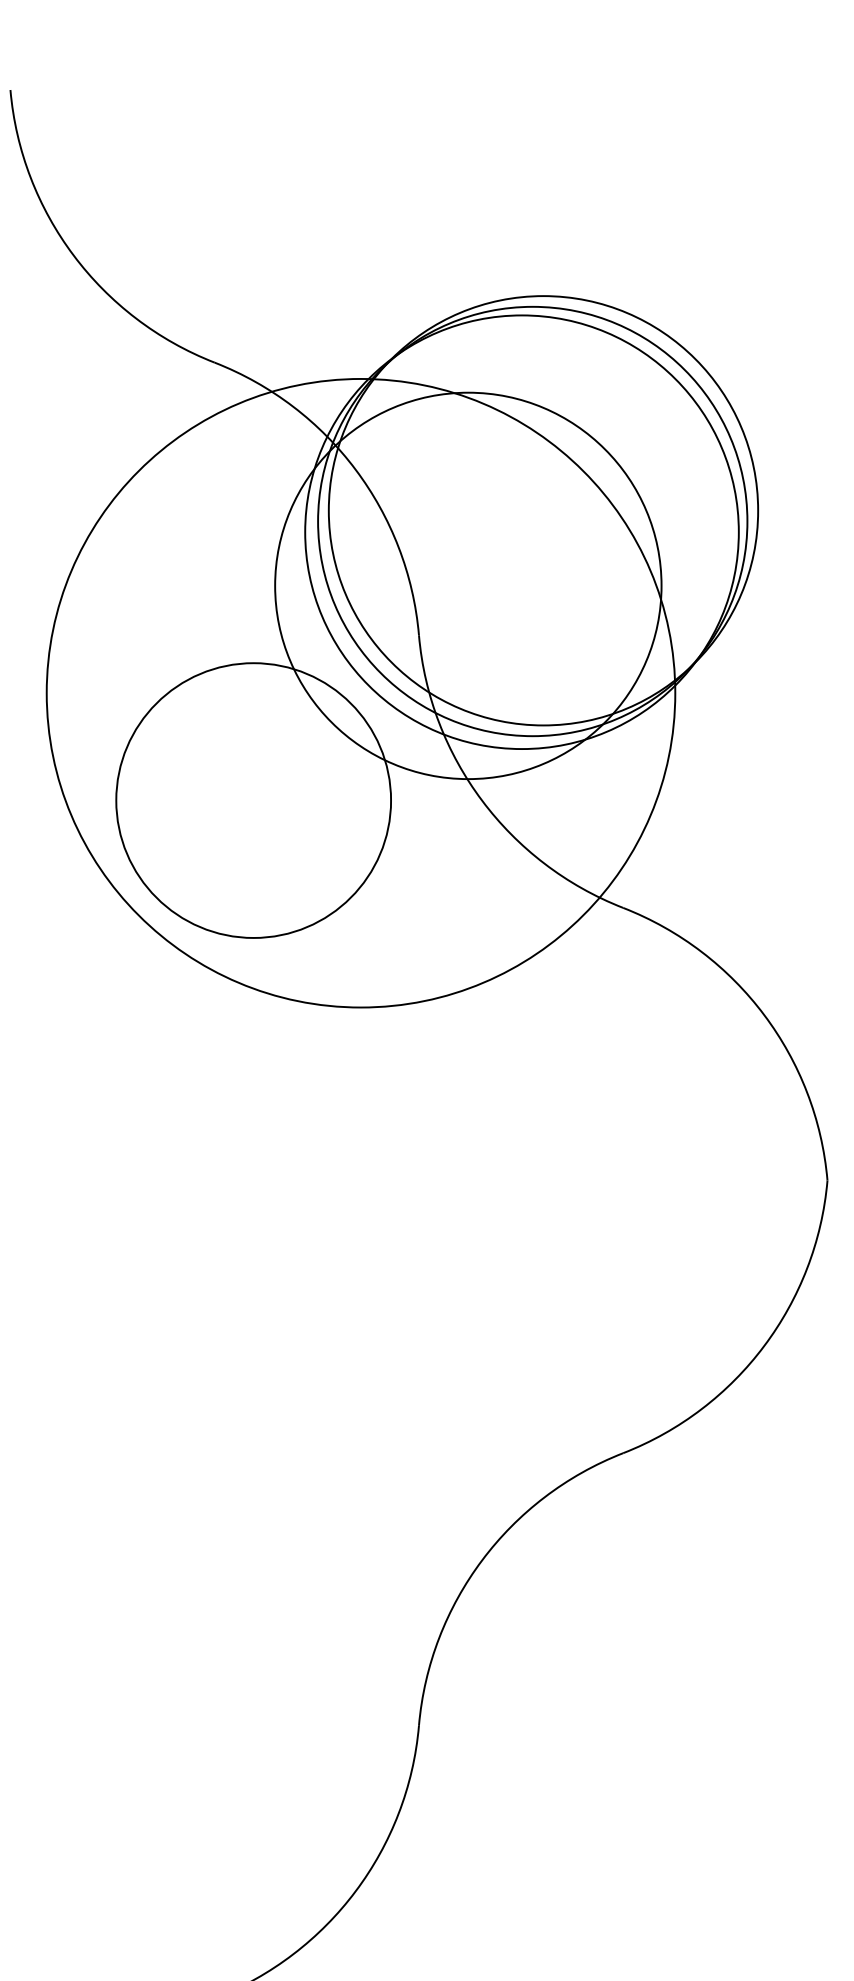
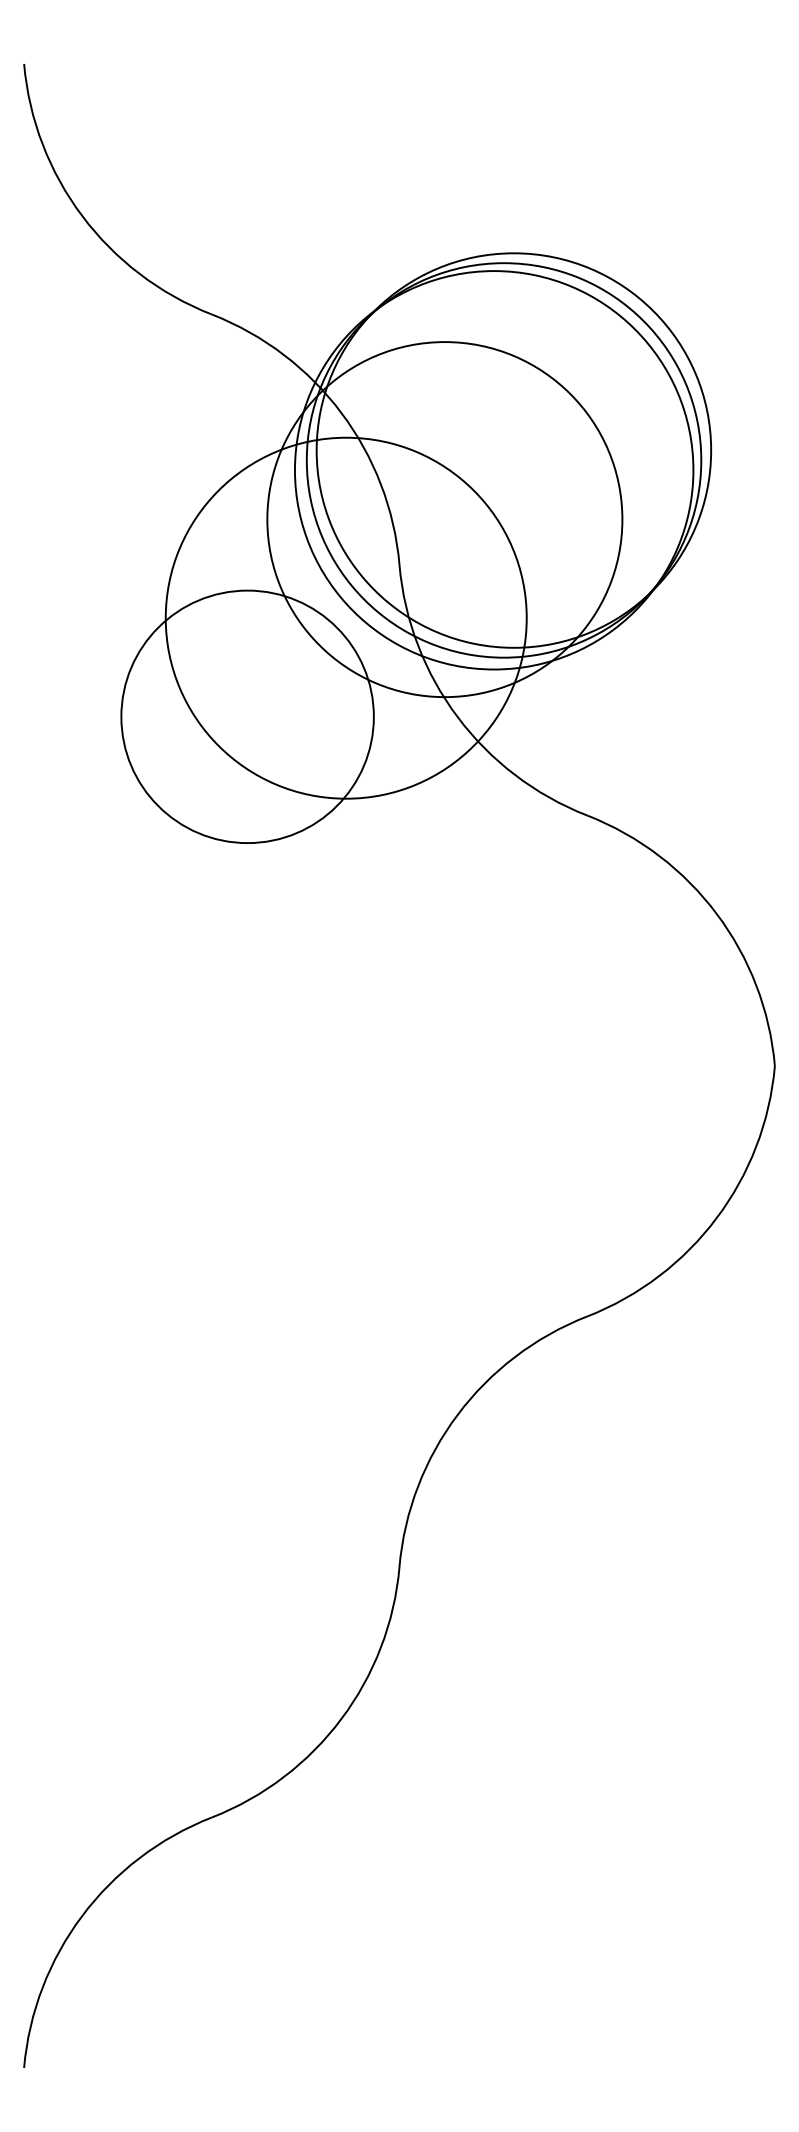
circle: (360, 692) -> (345, 617), size x0.62

